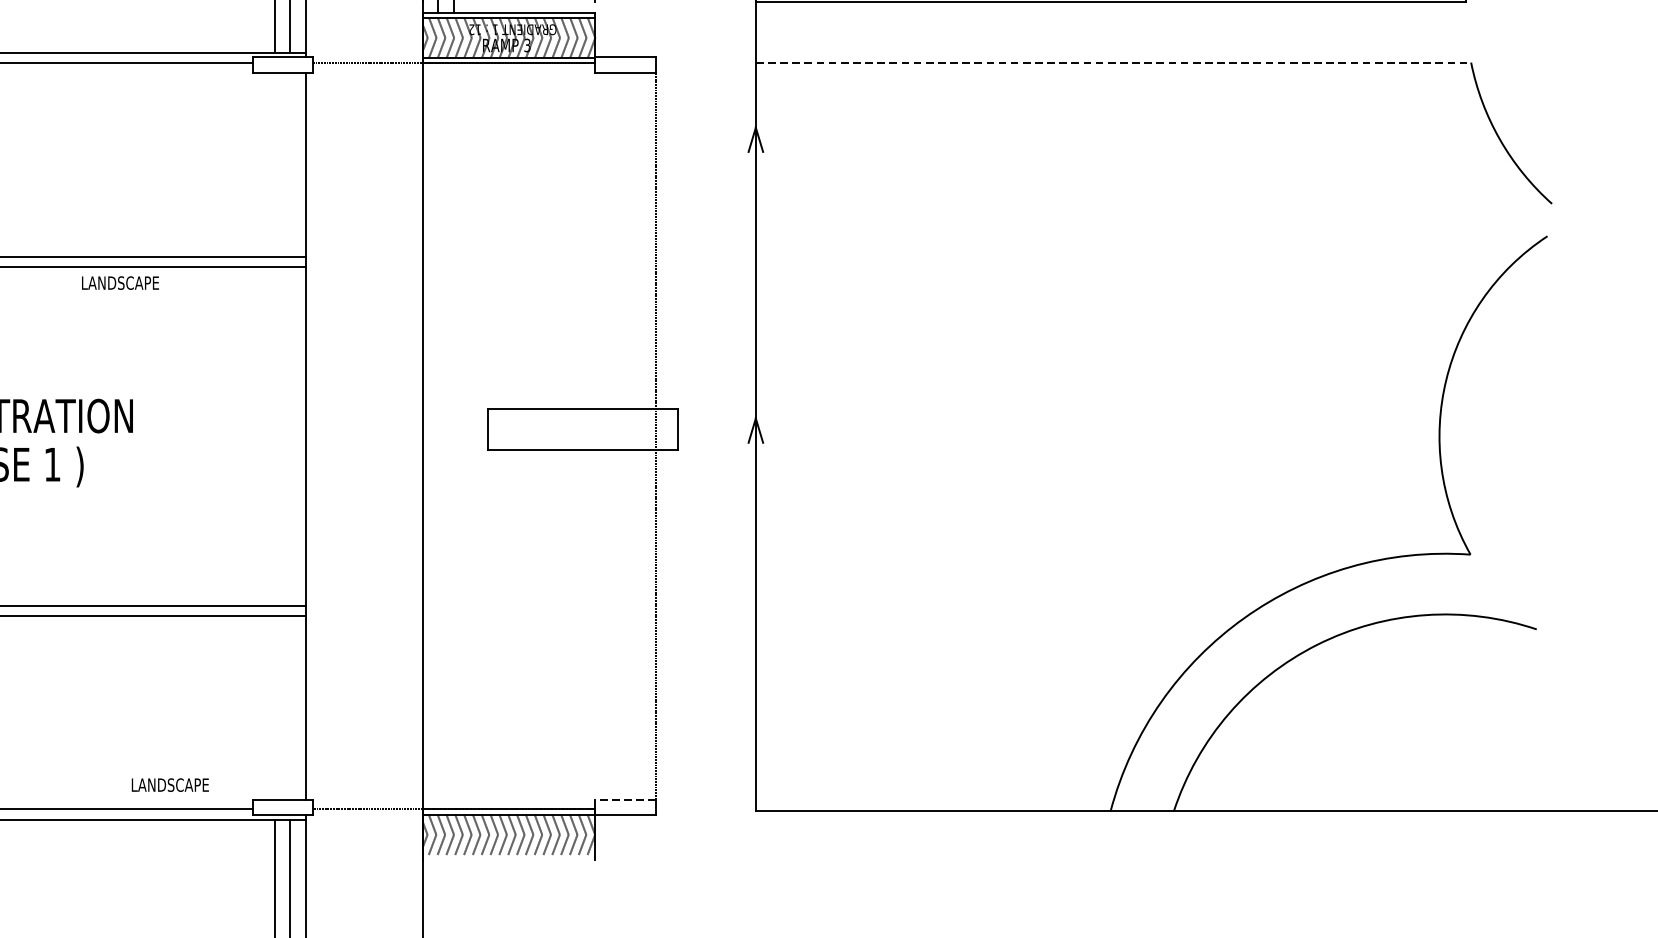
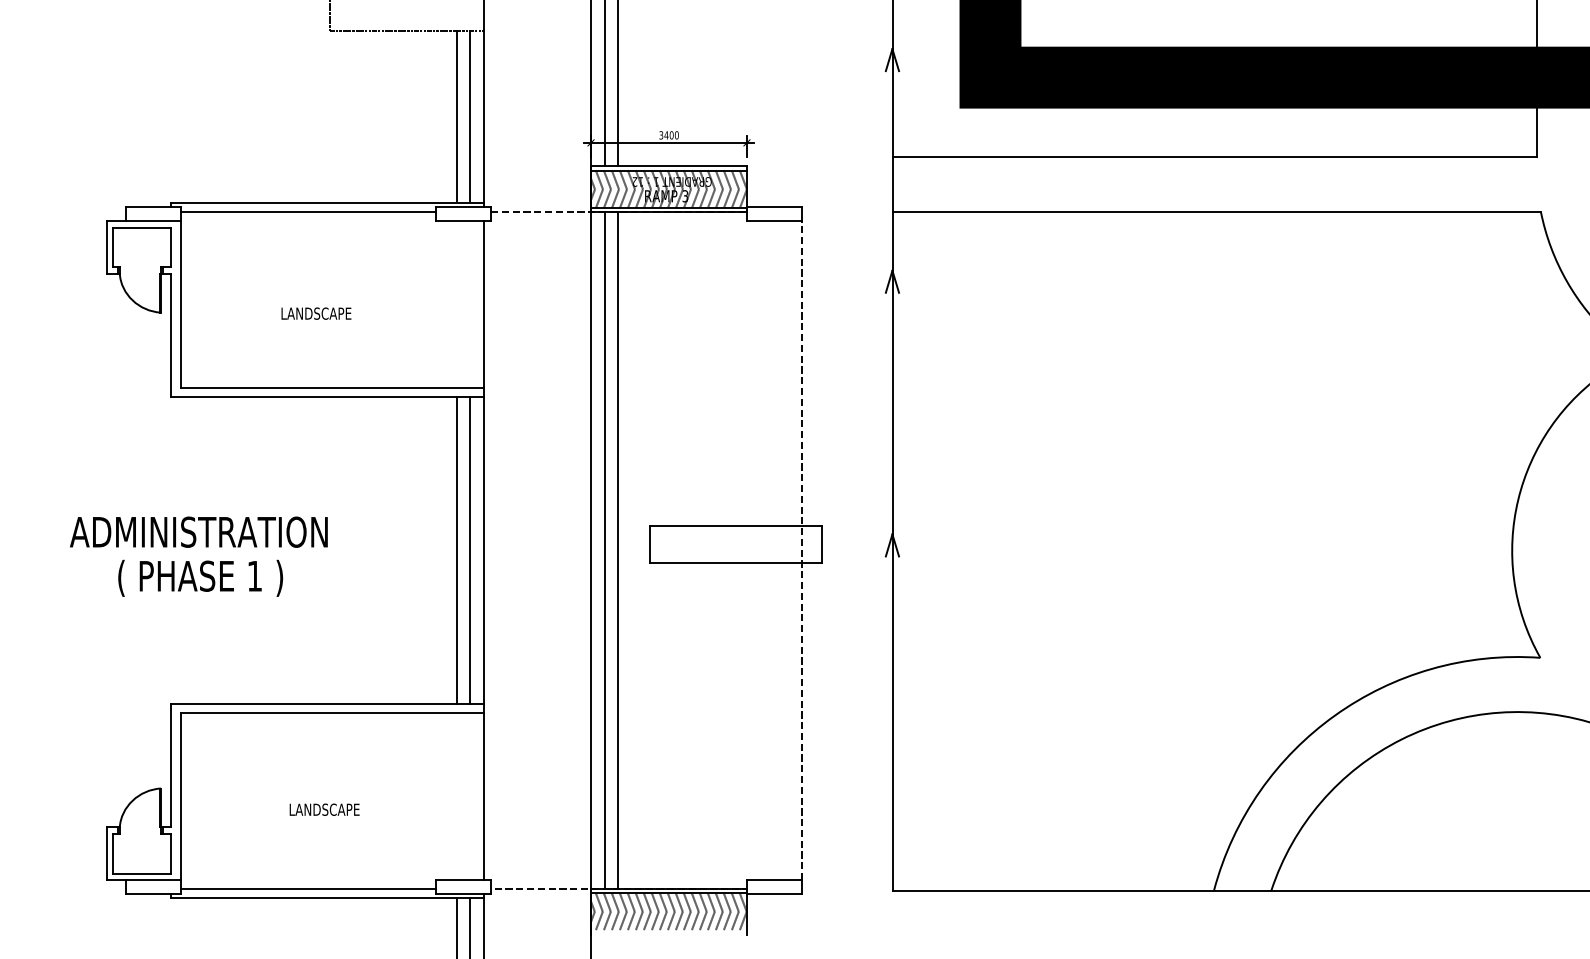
line: (1114, 62) -> (1217, 211), dashed -> solid
text: (120, 282) -> (316, 313), moved
line: (274, 436) -> (456, 550), added
line: (290, 436) -> (470, 550), added
line: (438, 436) -> (604, 550), added
line: (453, 436) -> (618, 550), added
text: (170, 784) -> (324, 809), moved
line: (625, 800) -> (774, 880), dashed -> solid

